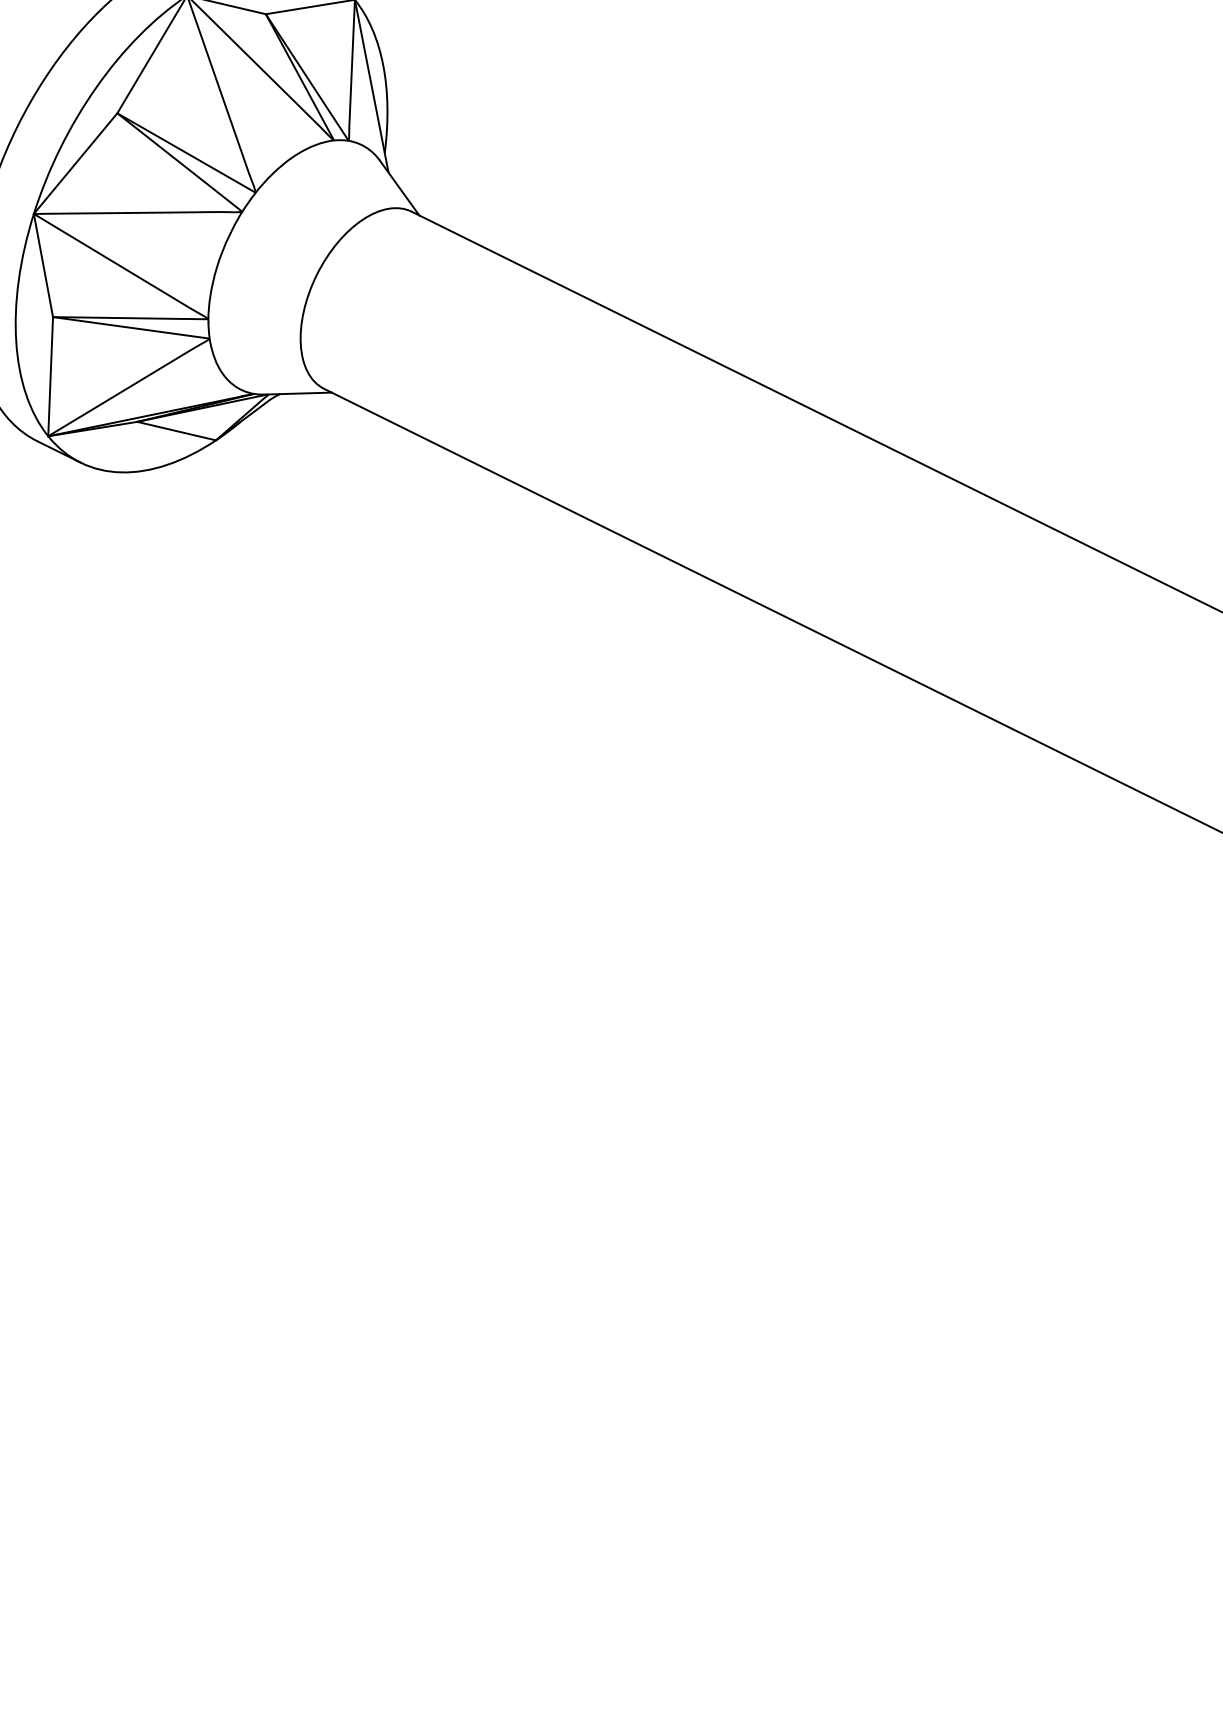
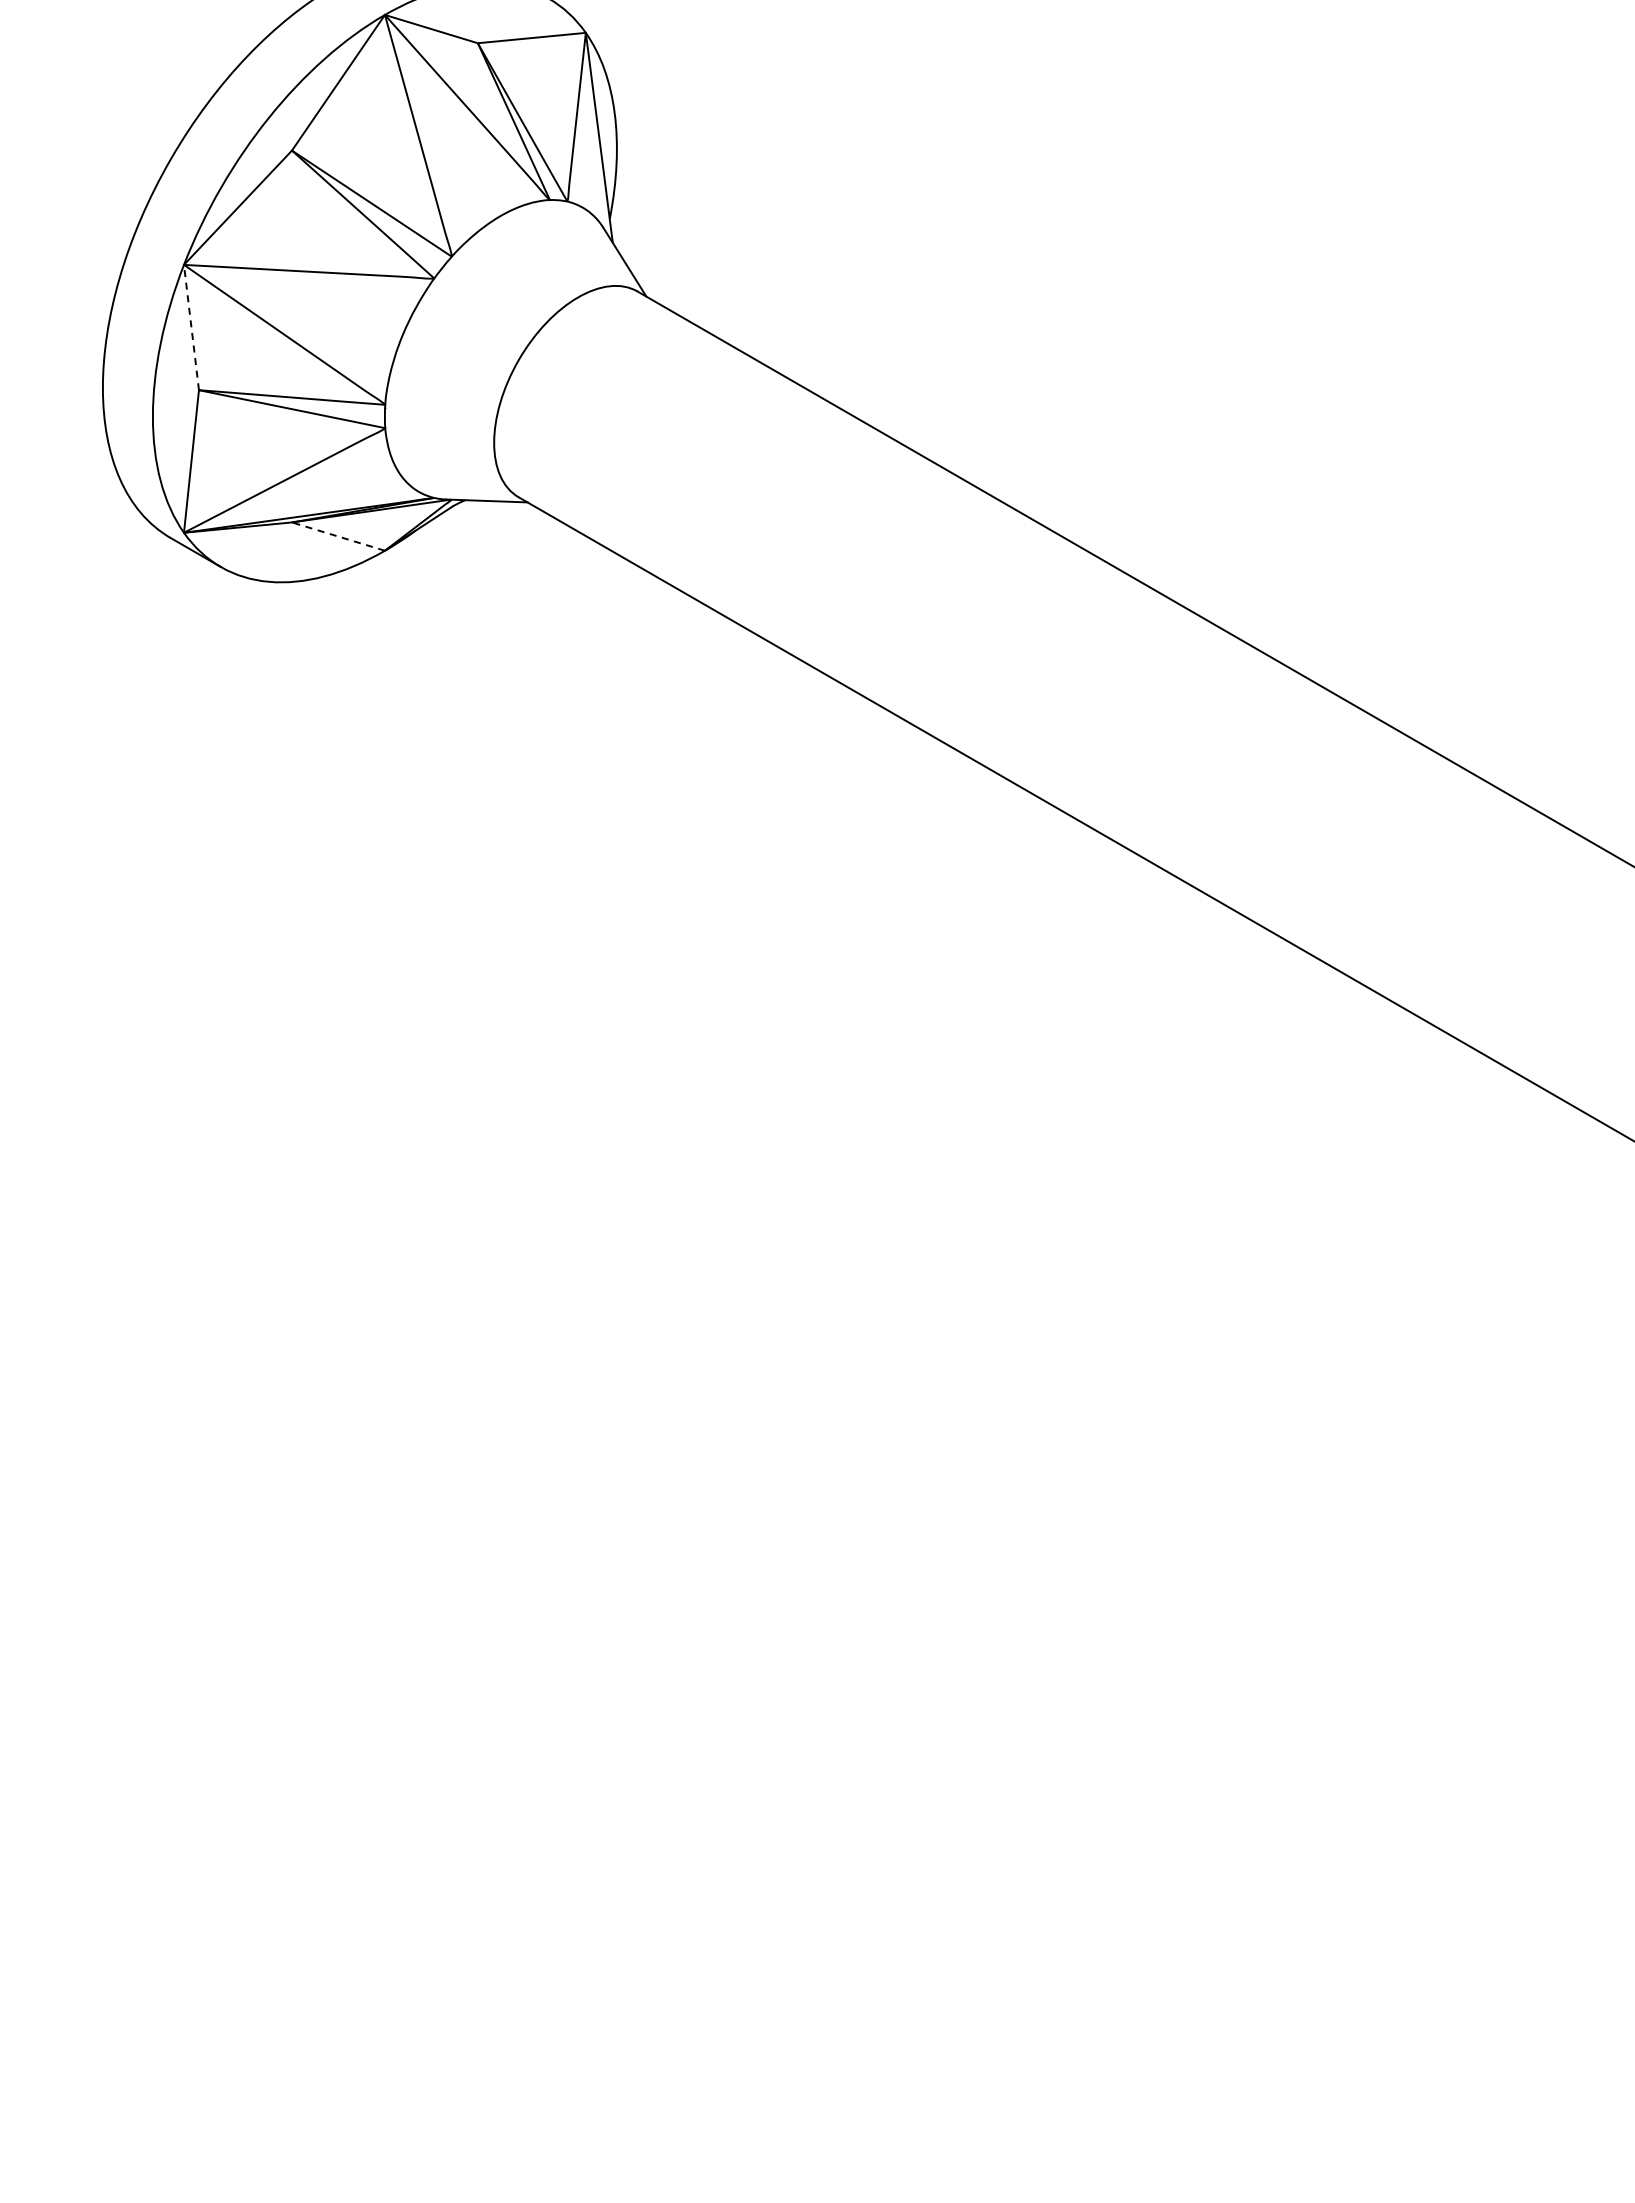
line: (43, 265) -> (191, 327), solid -> dashed
line: (176, 431) -> (338, 536), solid -> dashed

